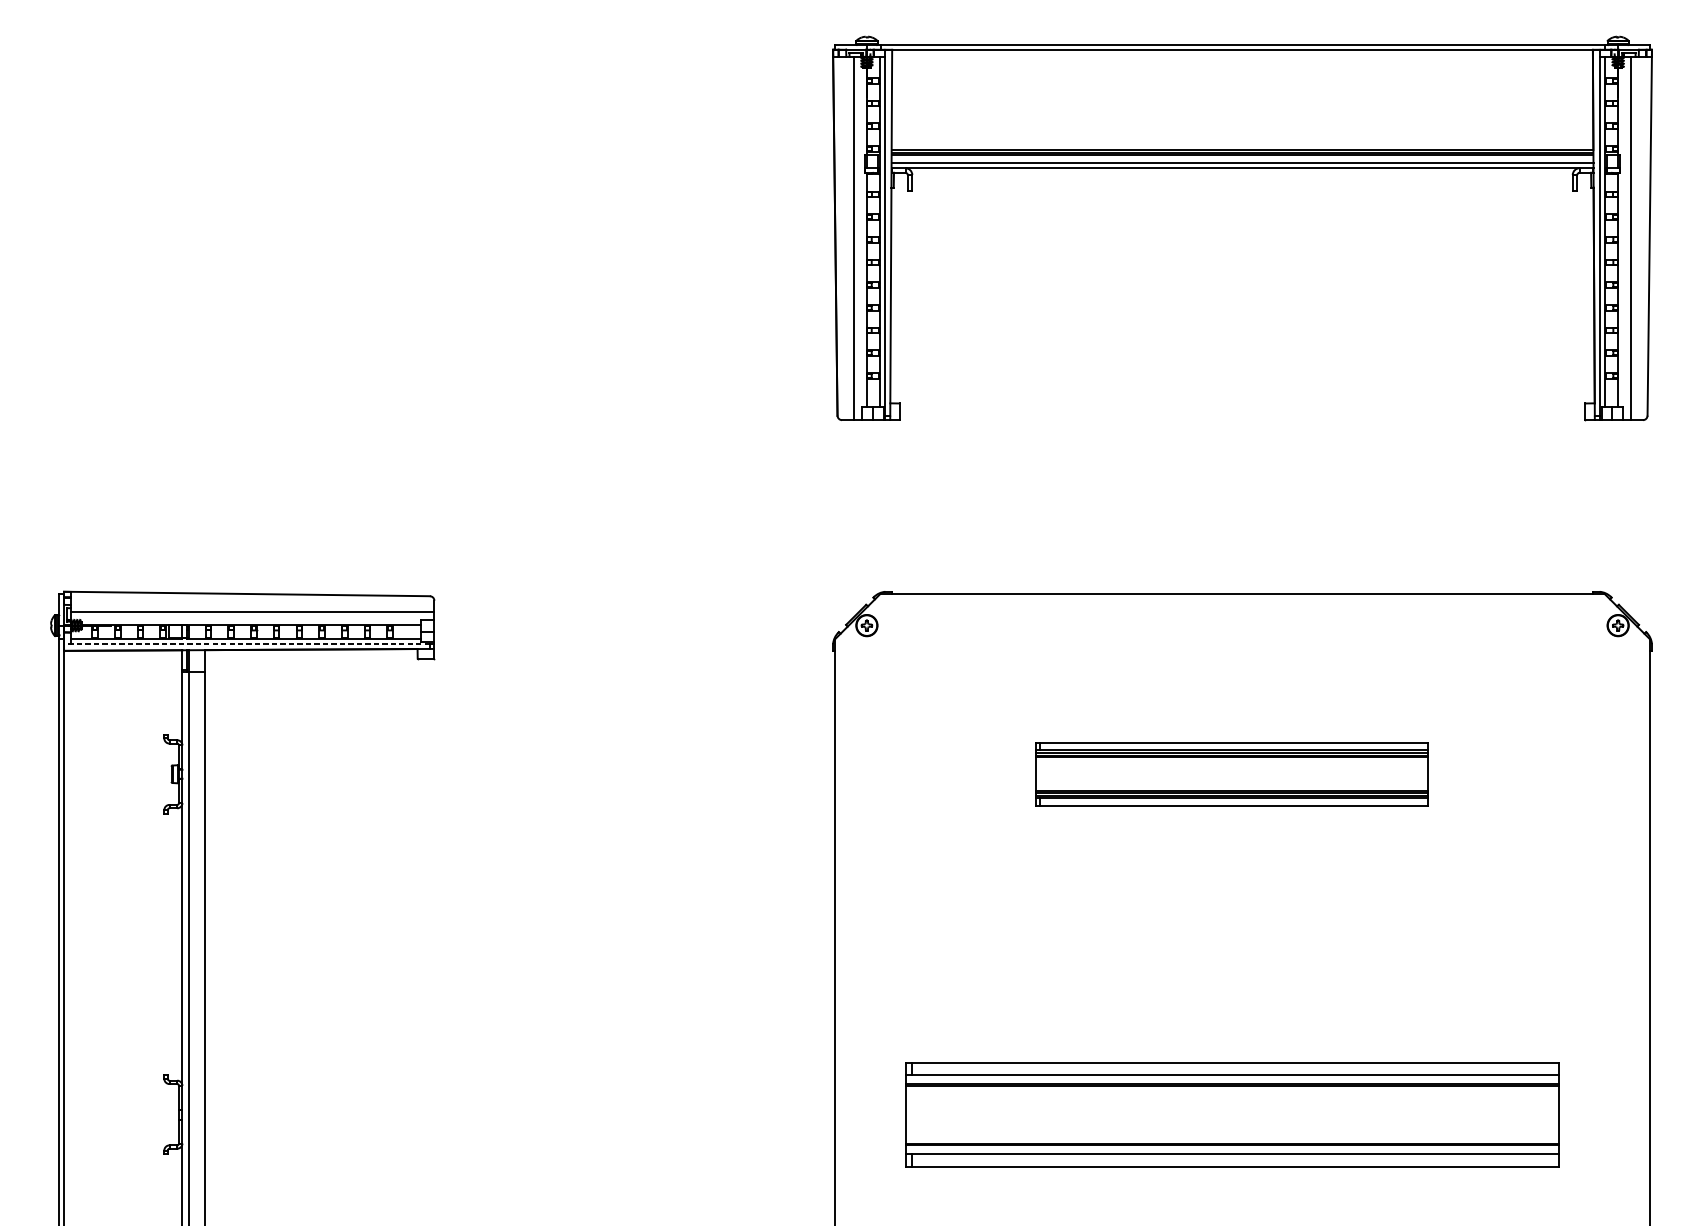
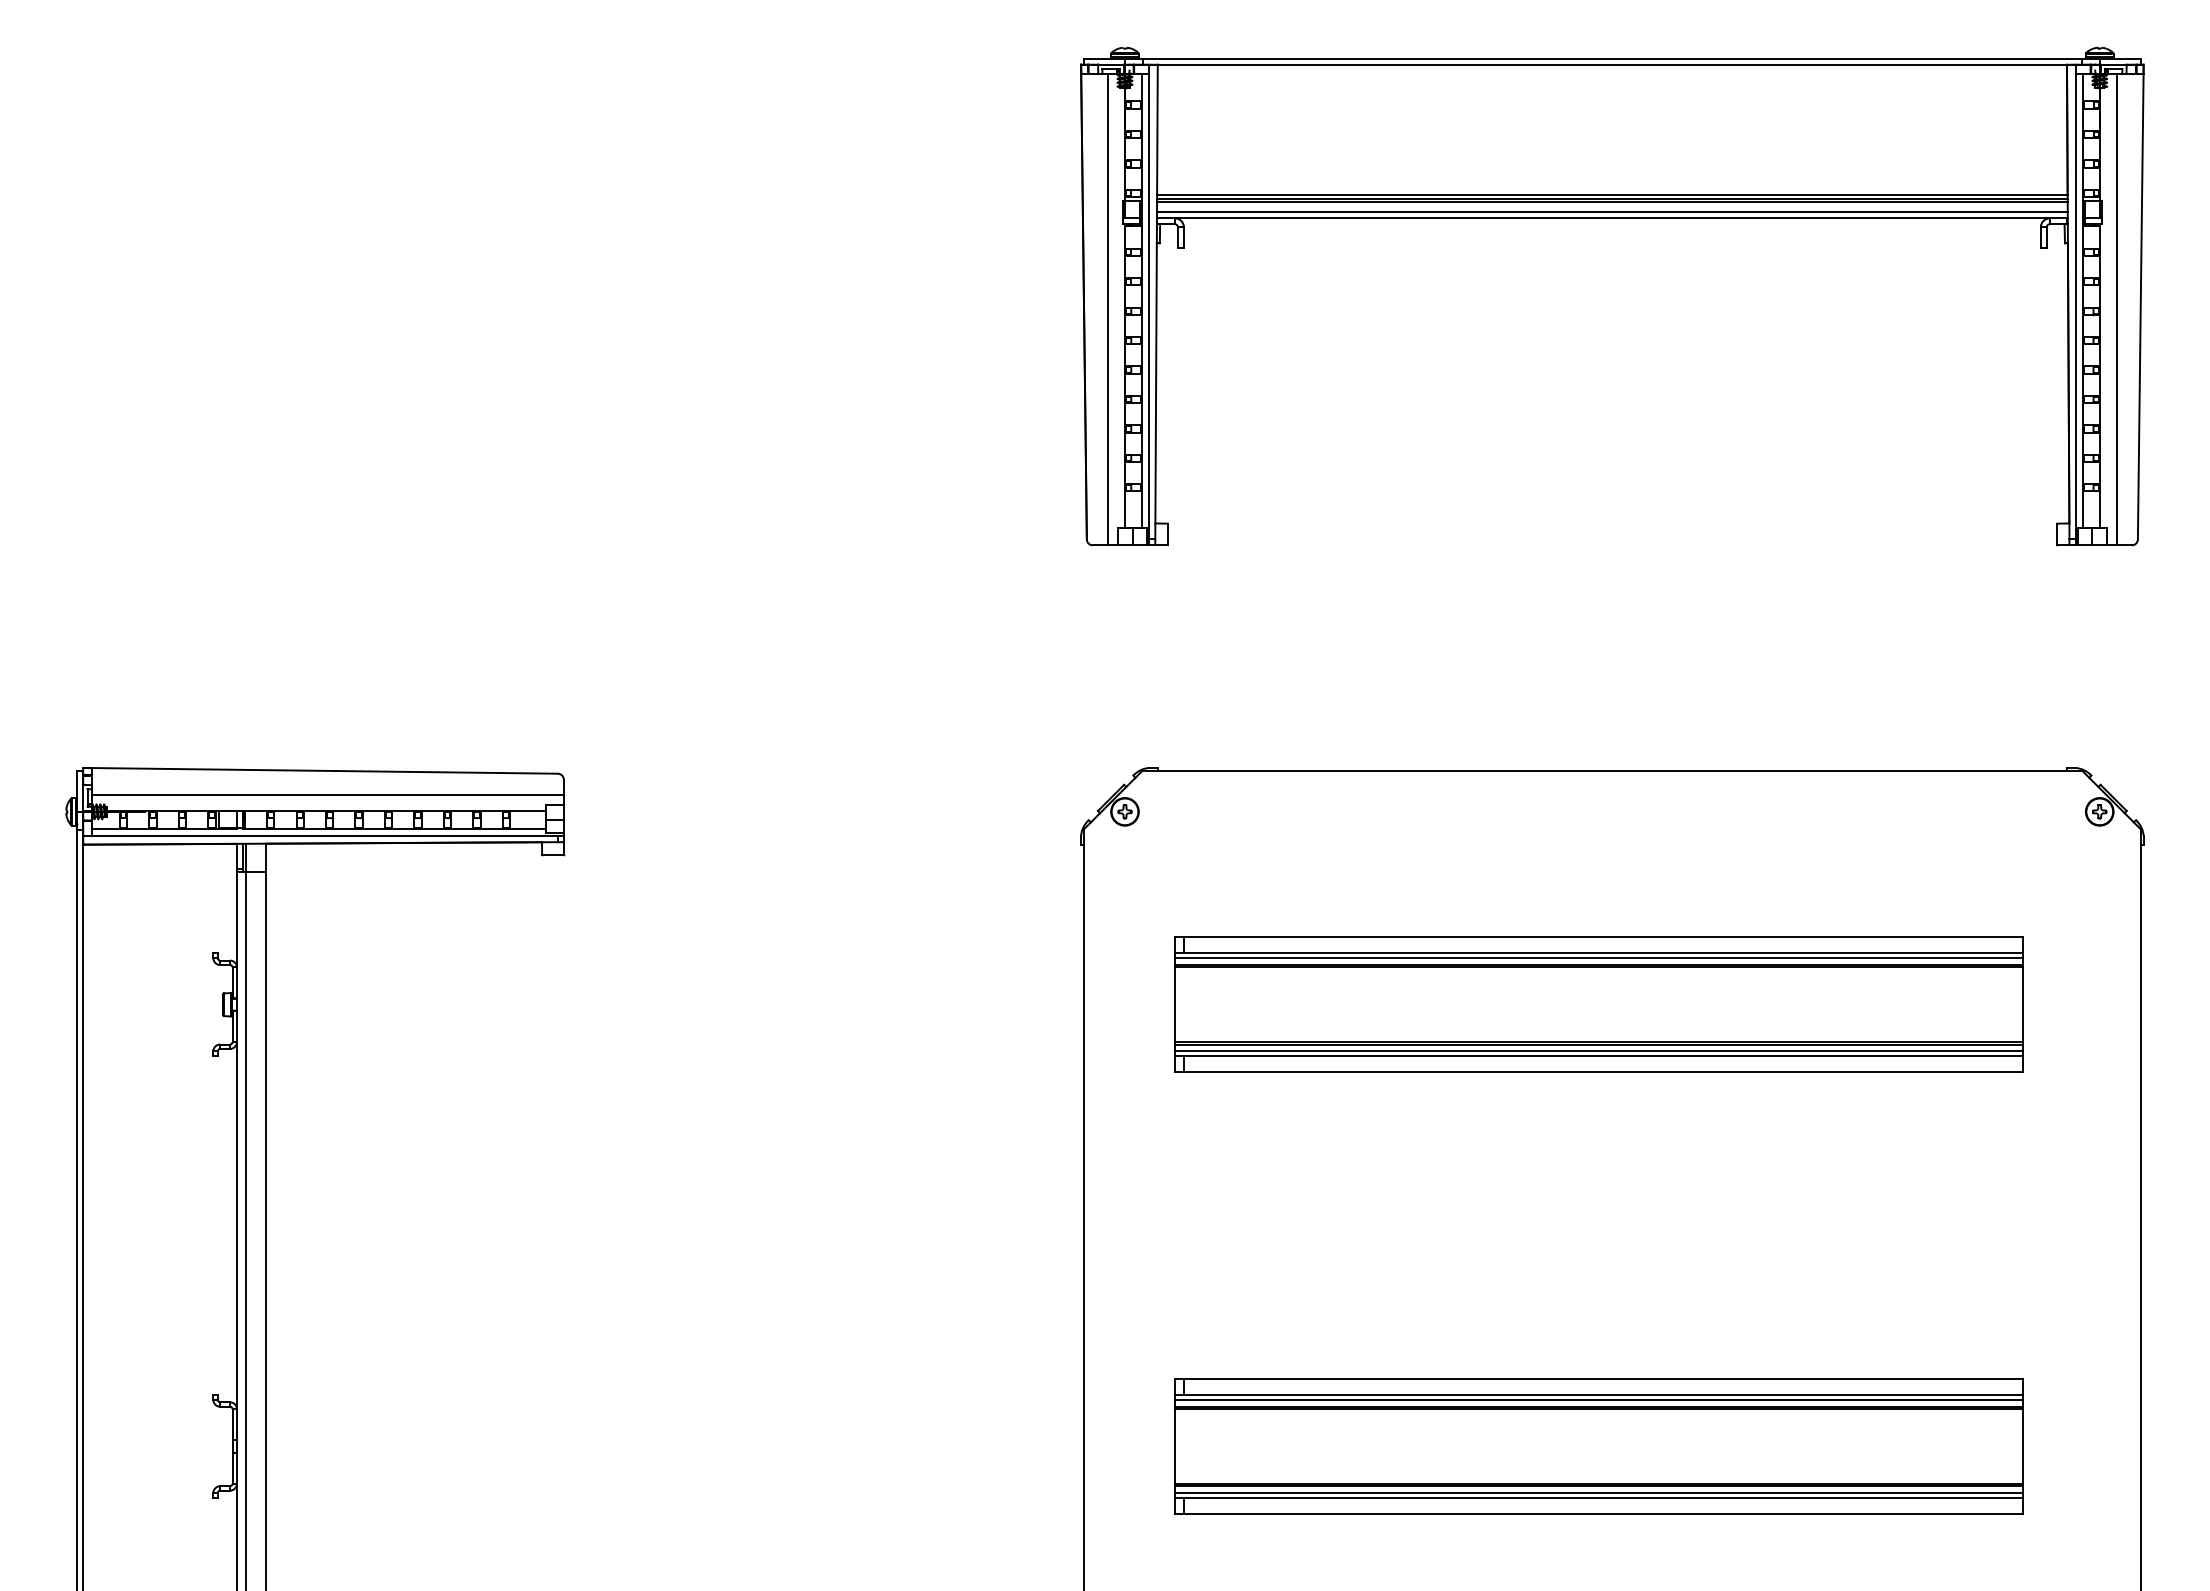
line: (246, 643) -> (320, 835), dashed -> solid
part: (1231, 774) -> (1598, 1004), size x1.67
line: (1232, 1078) -> (1599, 1399), added
line: (1232, 1150) -> (1599, 1493), added

